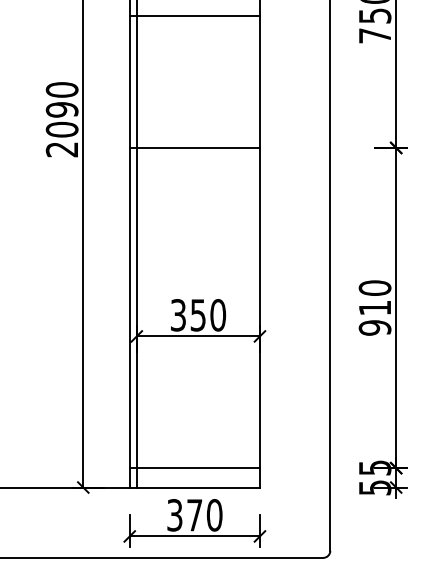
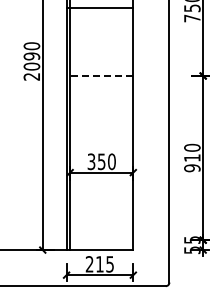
line: (193, 147) -> (99, 75), solid -> dashed
line: (193, 468) -> (99, 240), removed
text: (195, 515) -> (100, 264), 370 -> 215

